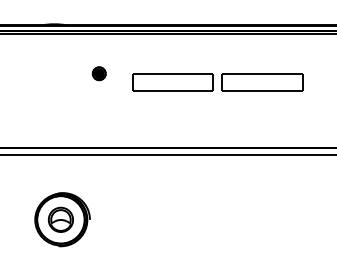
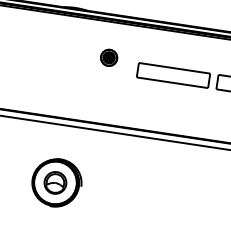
part: (98, 73) -> (108, 57), size x1.4

